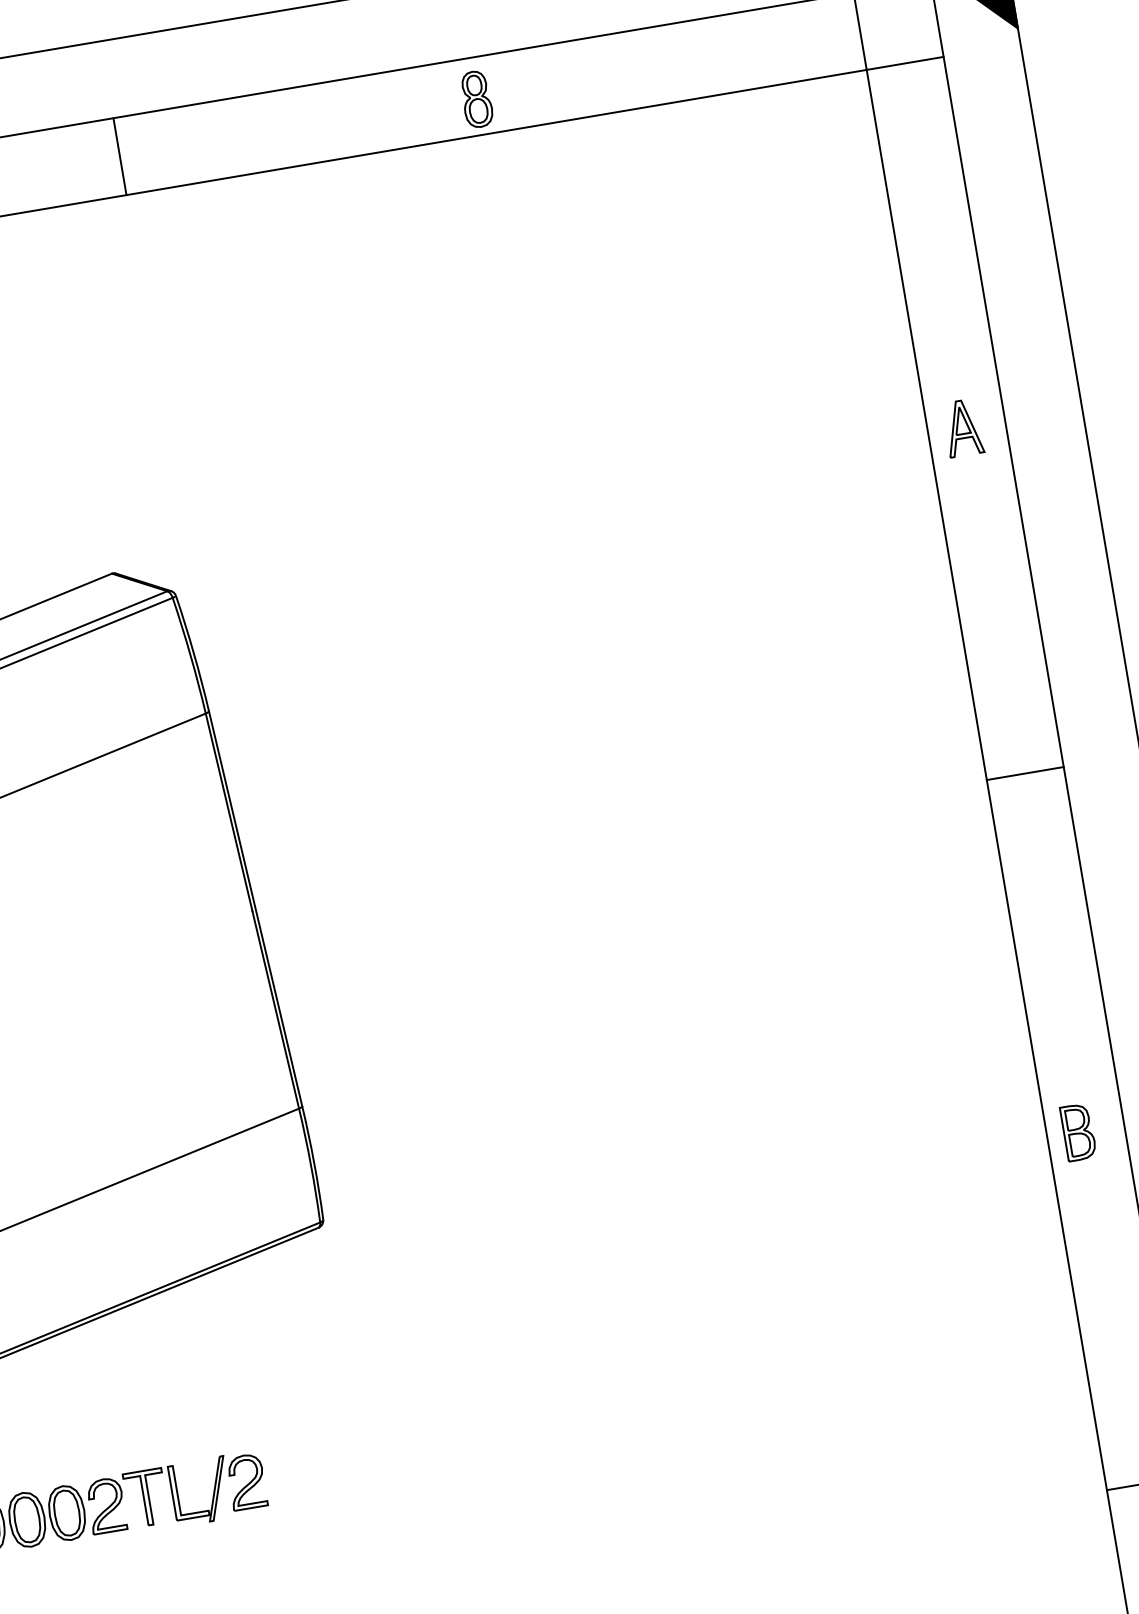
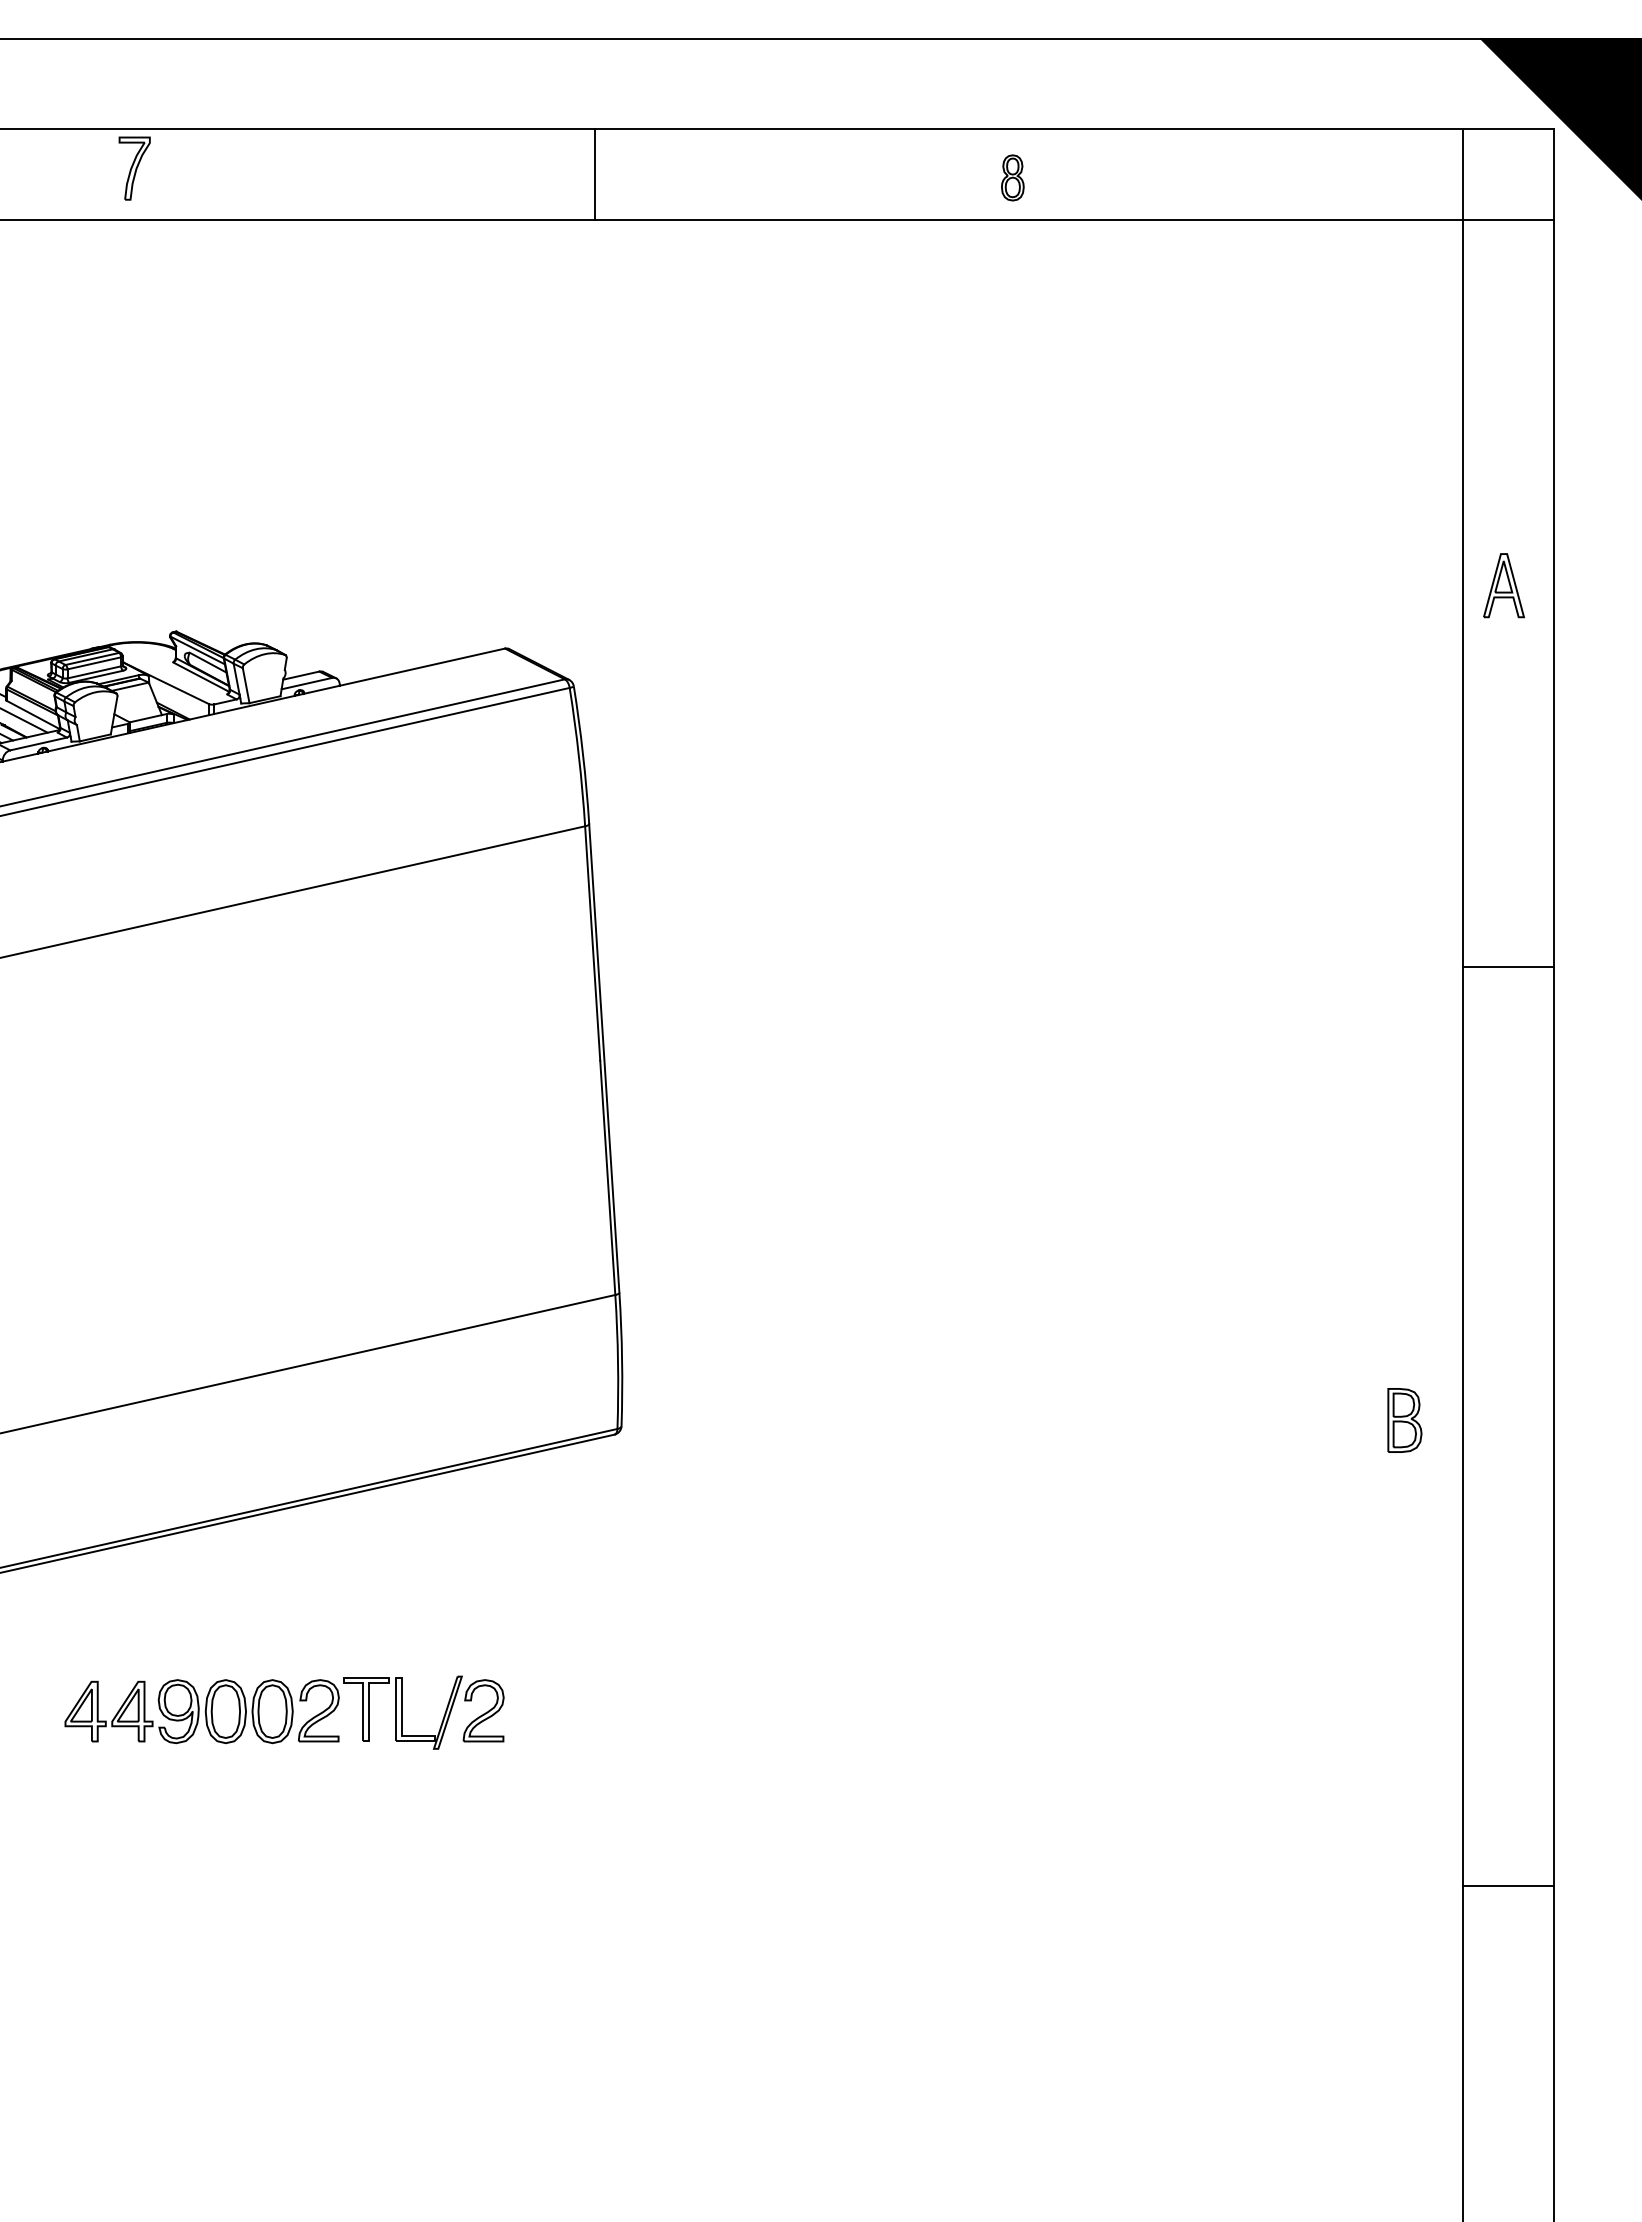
part: (476, 99) -> (1012, 177), size x0.7
part: (962, 427) -> (1503, 585), moved
line: (1025, 773) -> (1508, 966), moved
part: (1078, 1132) -> (1404, 1420), moved

